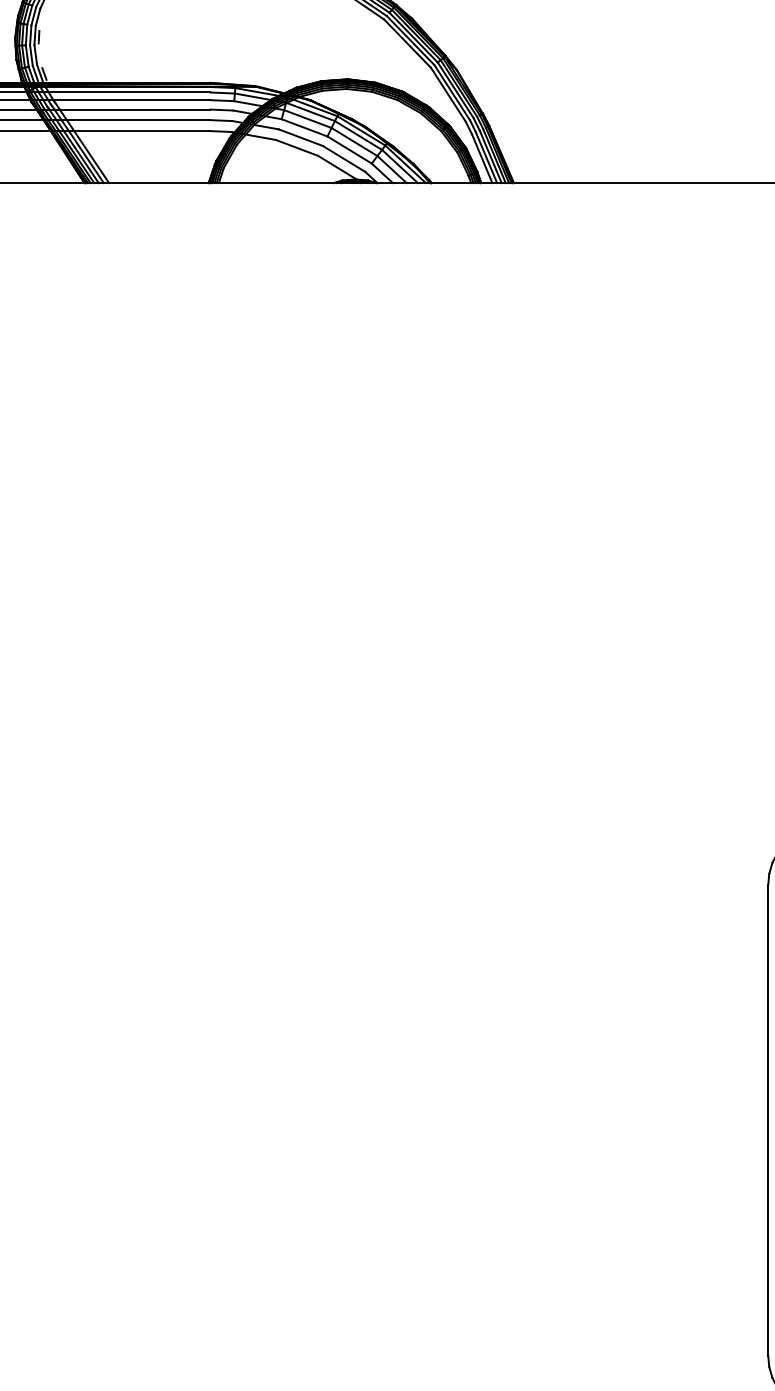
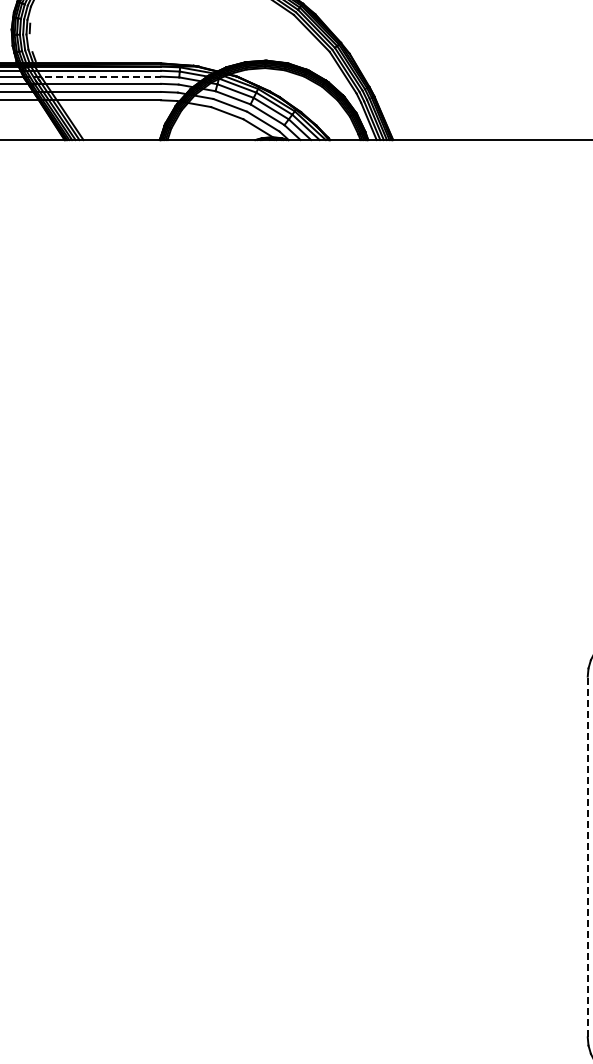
line: (120, 99) -> (92, 76), solid -> dashed
line: (767, 1119) -> (587, 856), solid -> dashed

